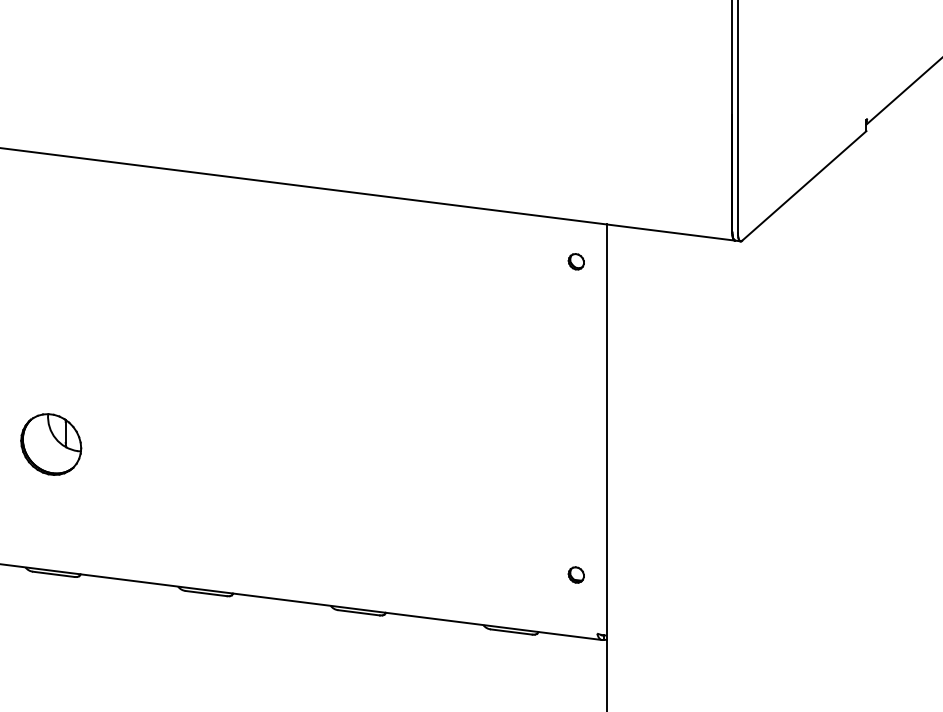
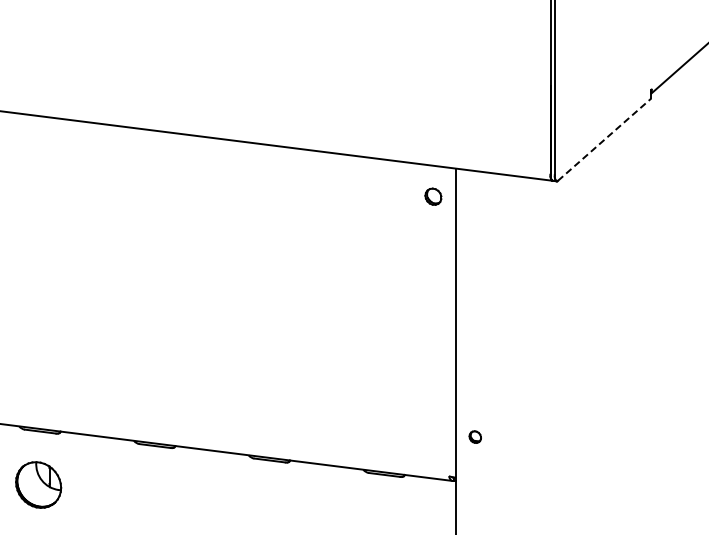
line: (805, 185) -> (605, 139), solid -> dashed
part: (575, 261) -> (432, 196), size x1.4
part: (51, 443) -> (38, 484), moved
part: (575, 574) -> (474, 436), moved

